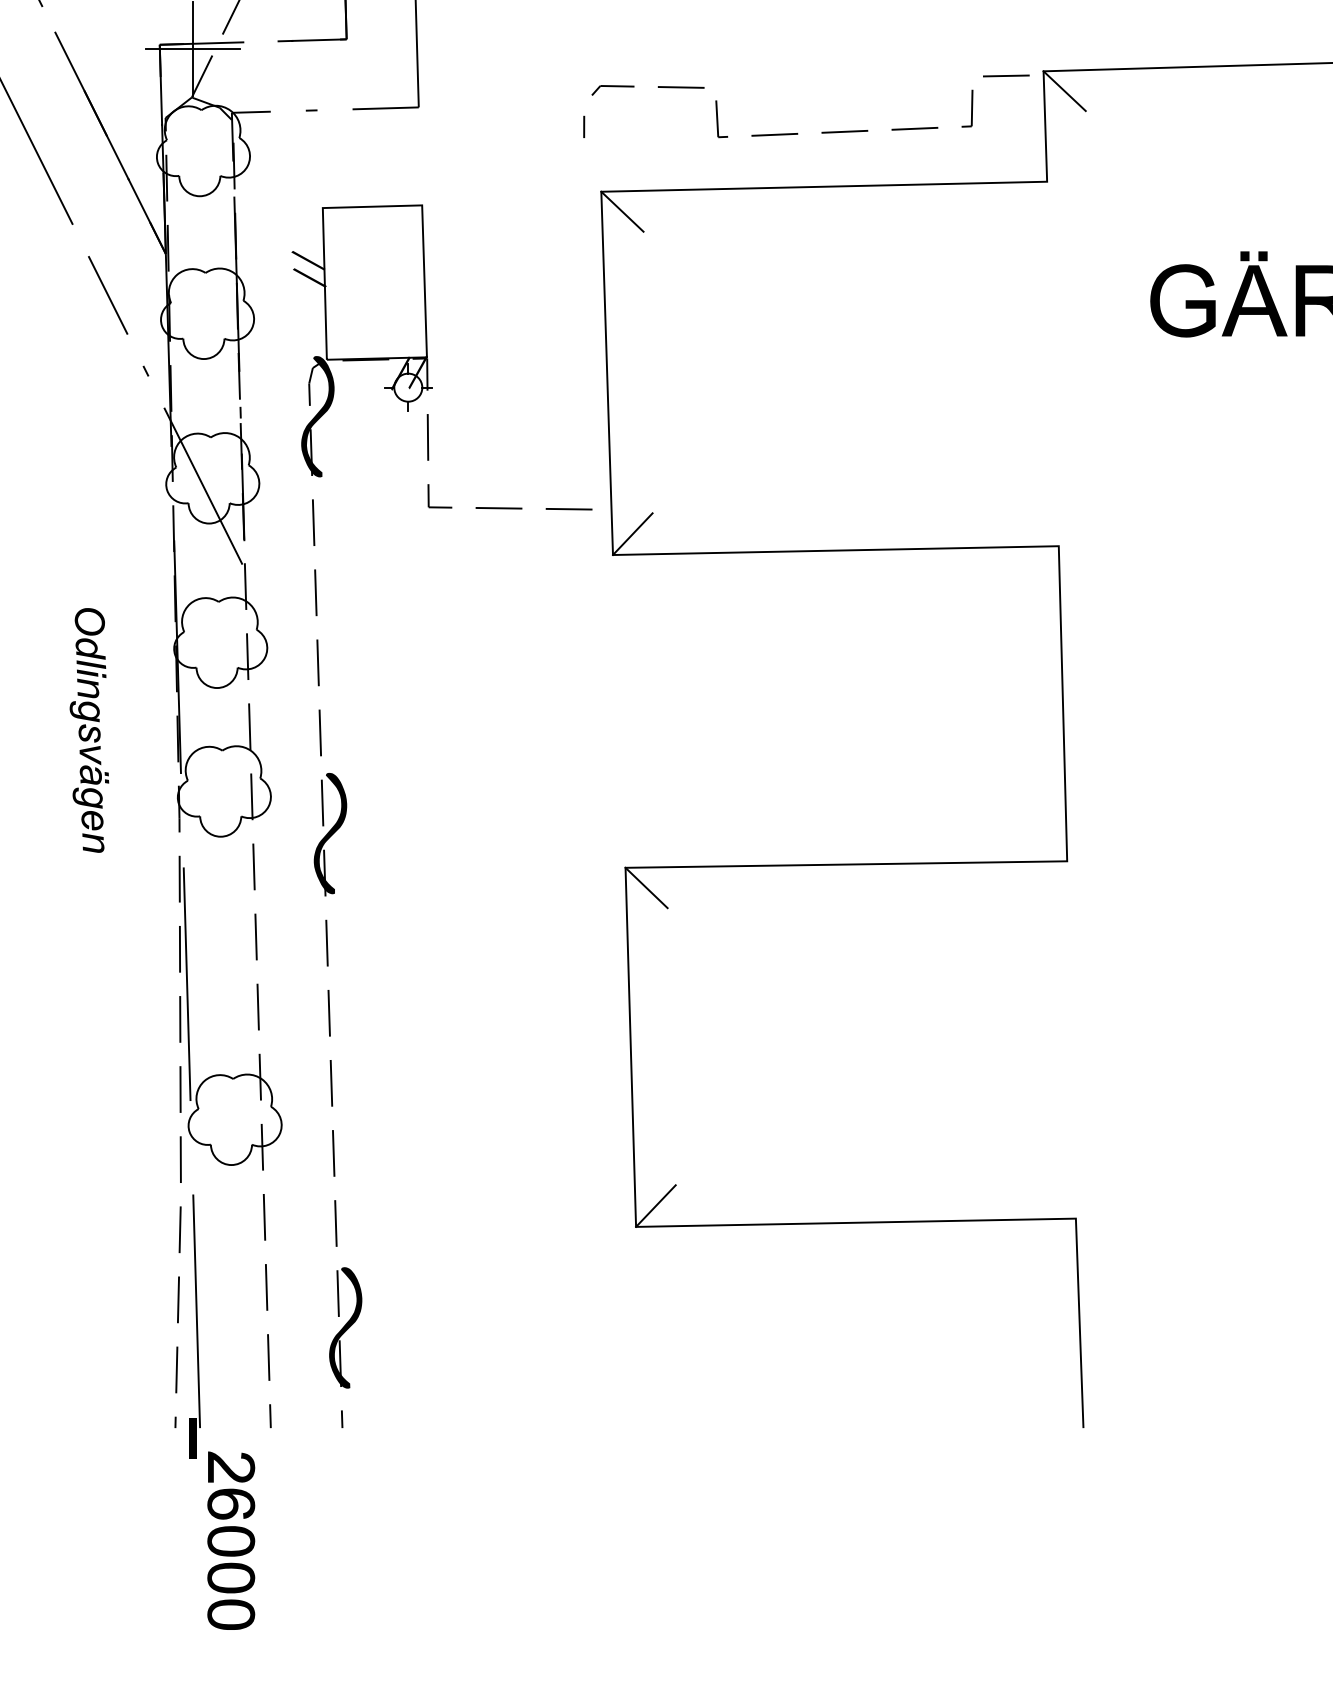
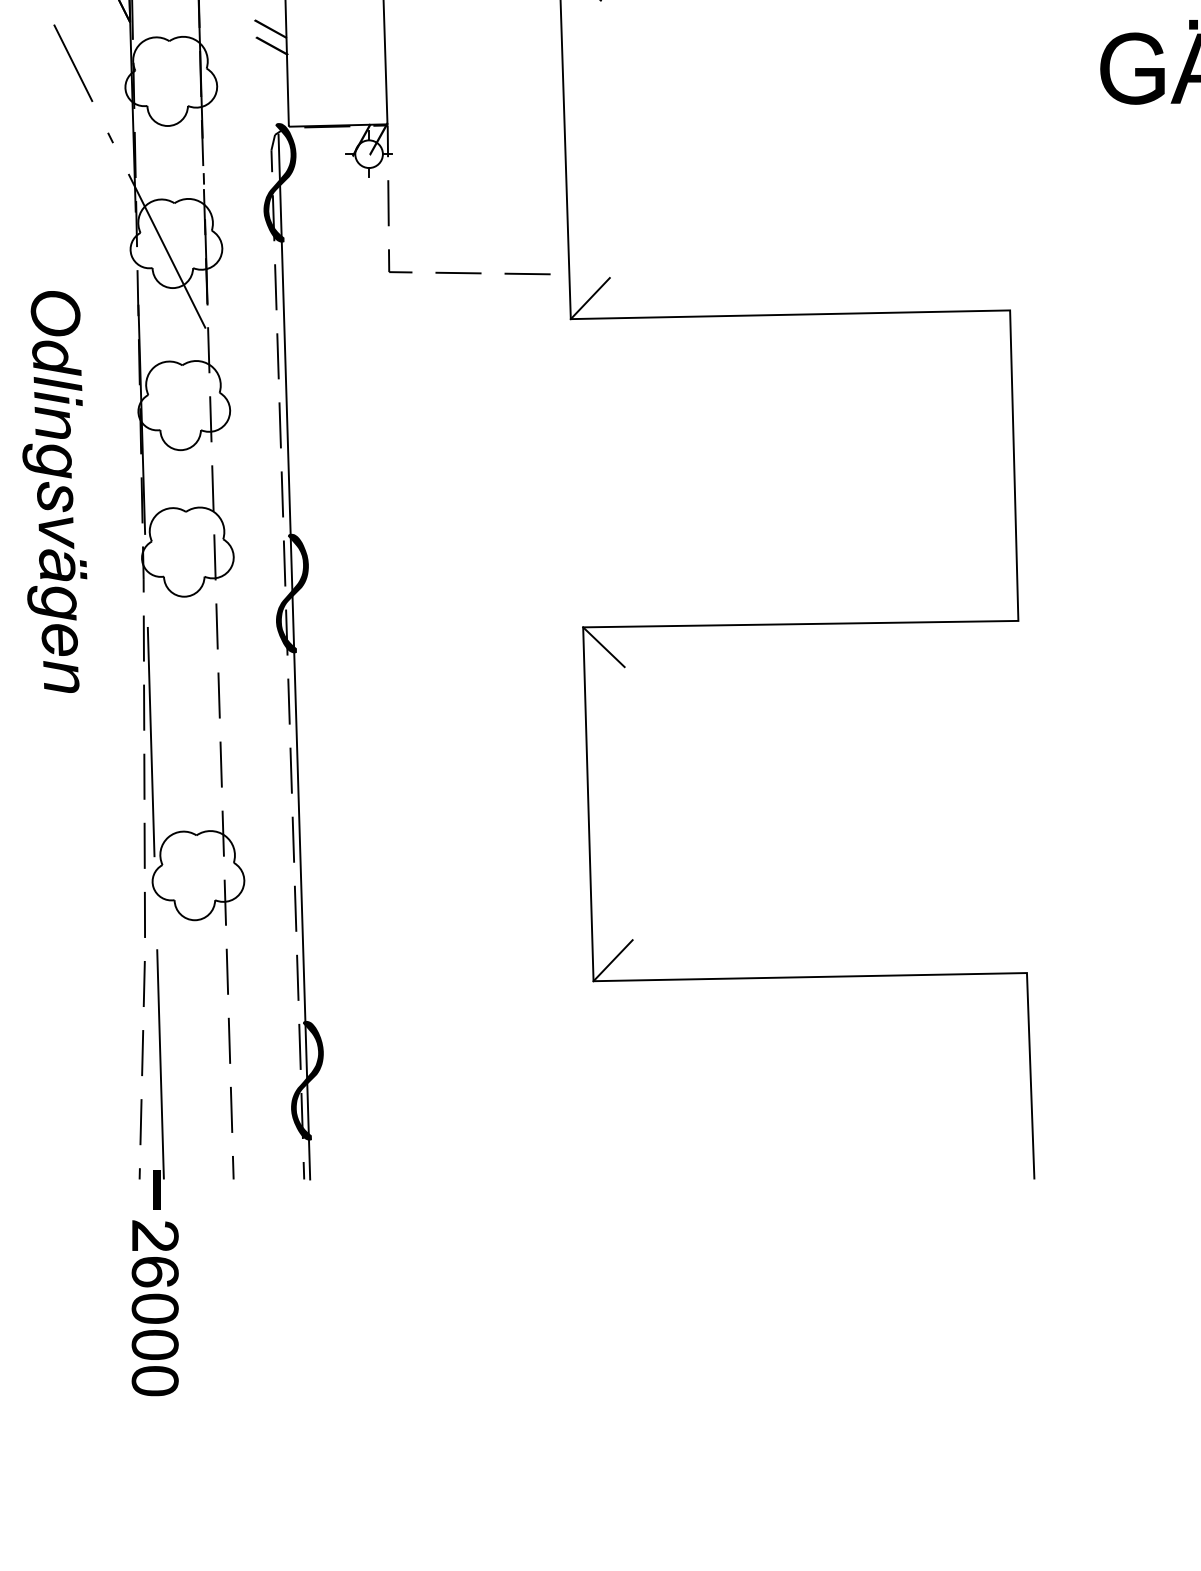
part: (89, 730) -> (54, 492), size x1.67
line: (332, 897) -> (294, 656), added
part: (231, 1540) -> (155, 1307), moved

